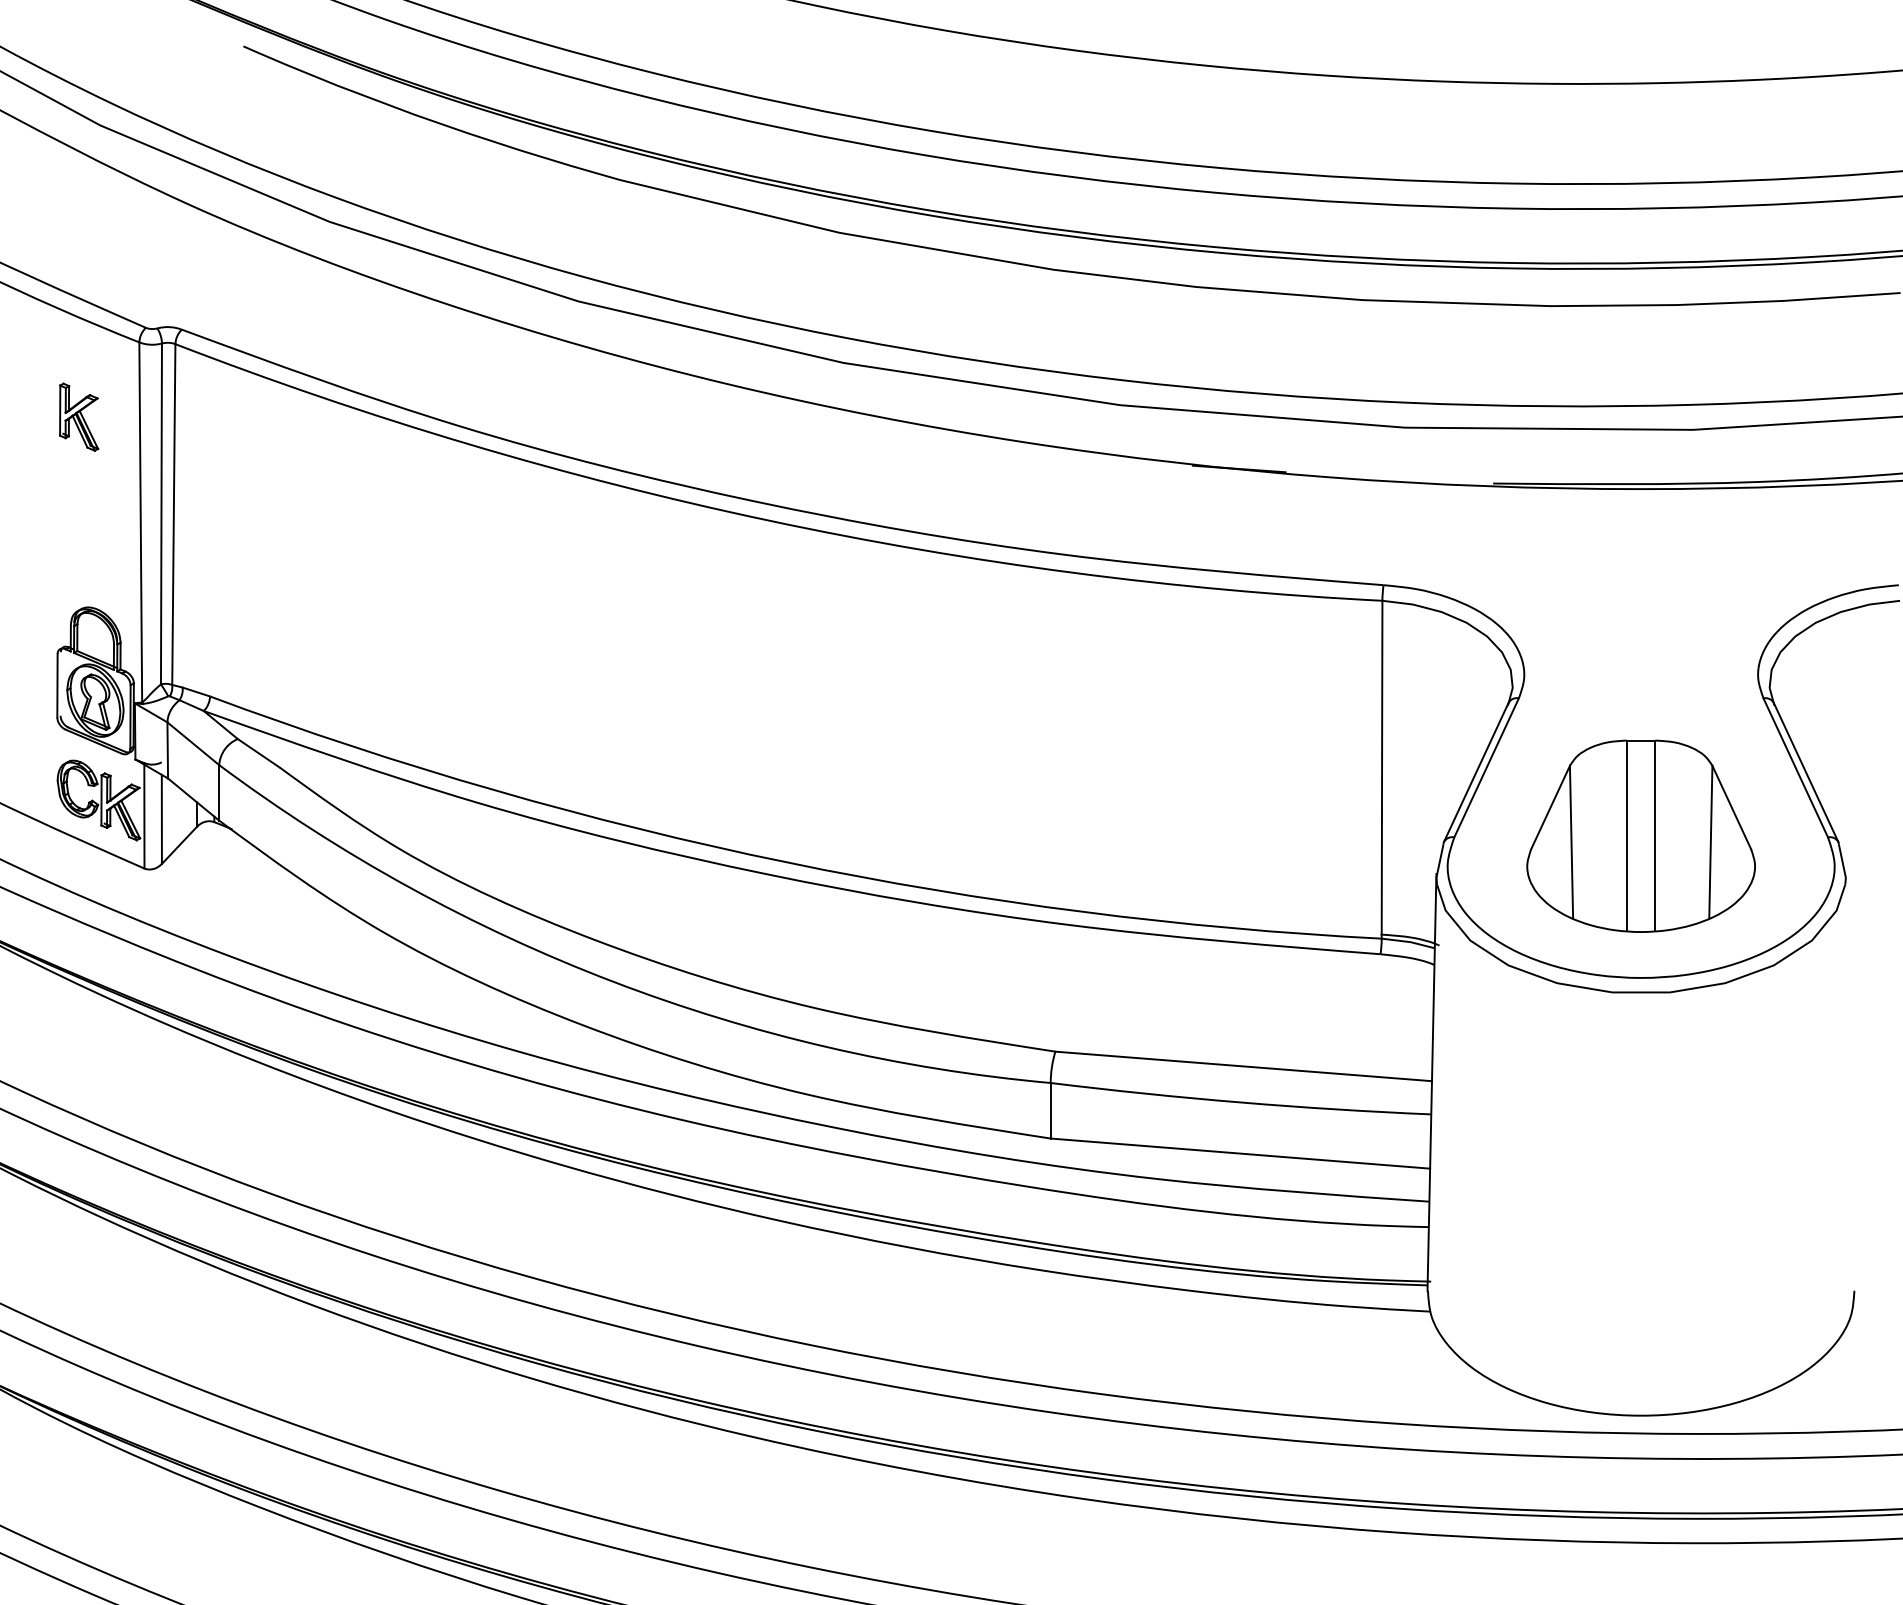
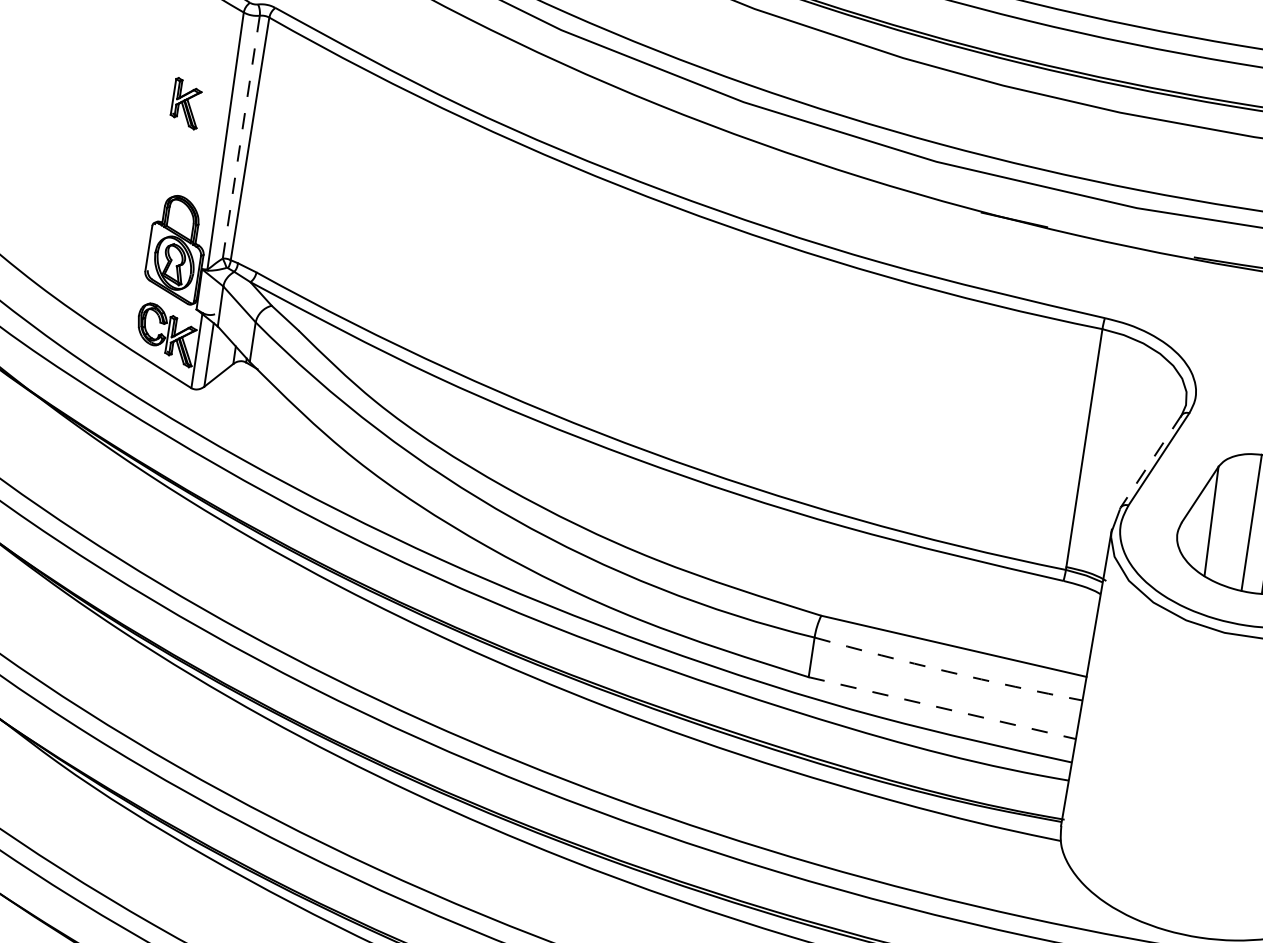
part: (79, 416) -> (186, 103), moved
line: (161, 513) -> (241, 136), solid -> dashed
line: (1476, 772) -> (1151, 461), solid -> dashed
arc: (1240, 1102) -> (947, 671), solid -> dashed
line: (1240, 1153) -> (942, 708), solid -> dashed

